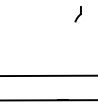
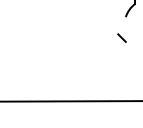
line: (72, 35) -> (121, 37), added

